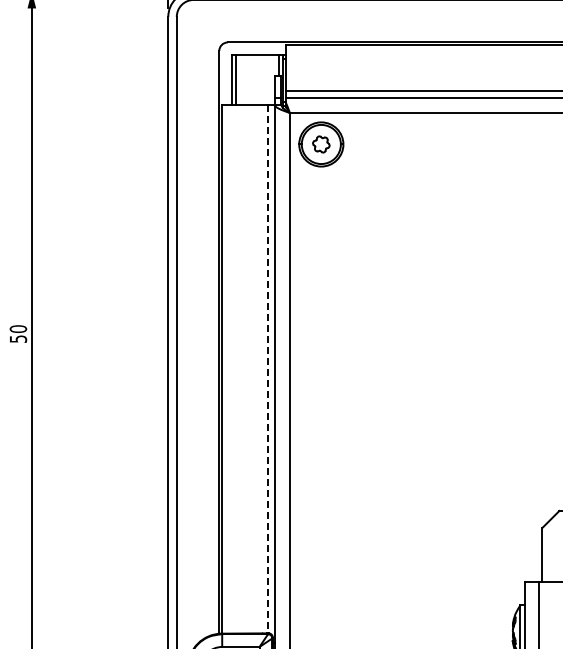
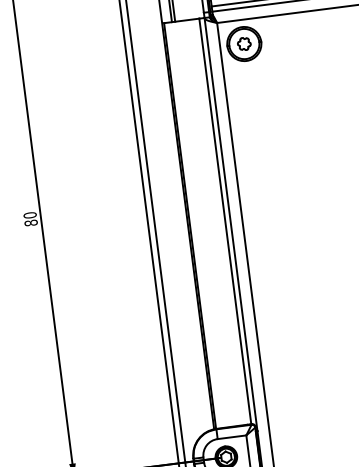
text: (18, 338) -> (31, 222), 50 -> 80
line: (267, 369) -> (225, 221), dashed -> solid

